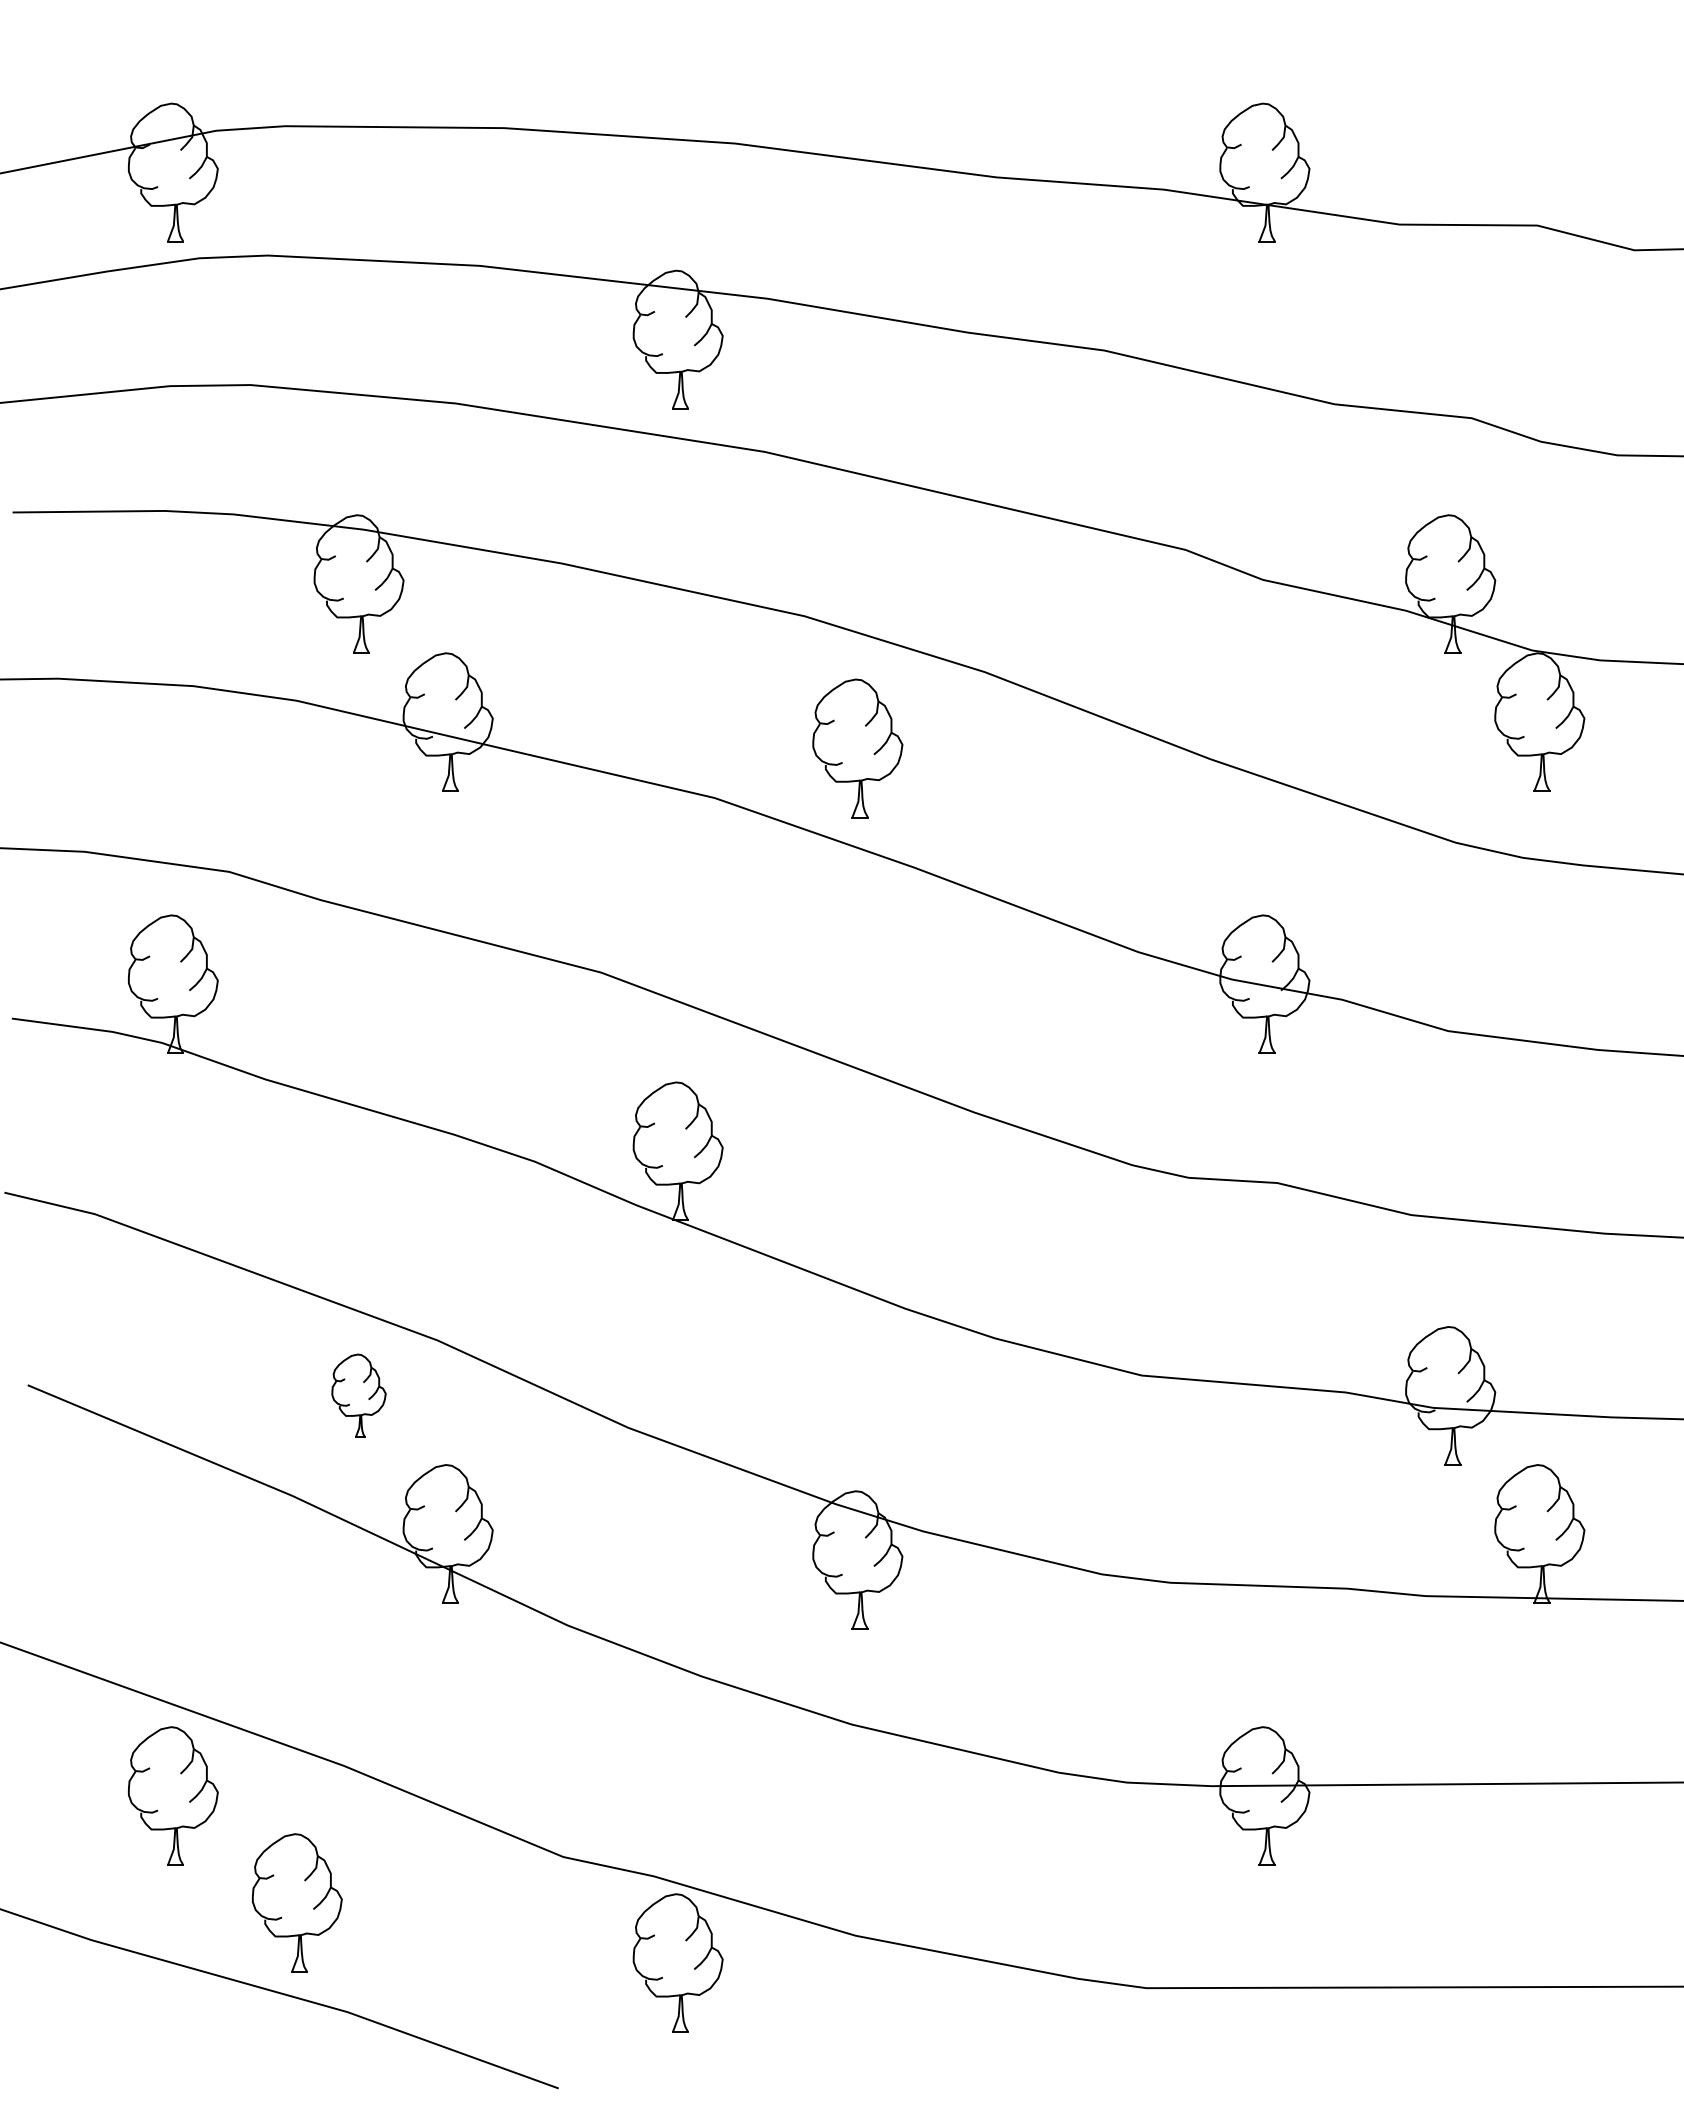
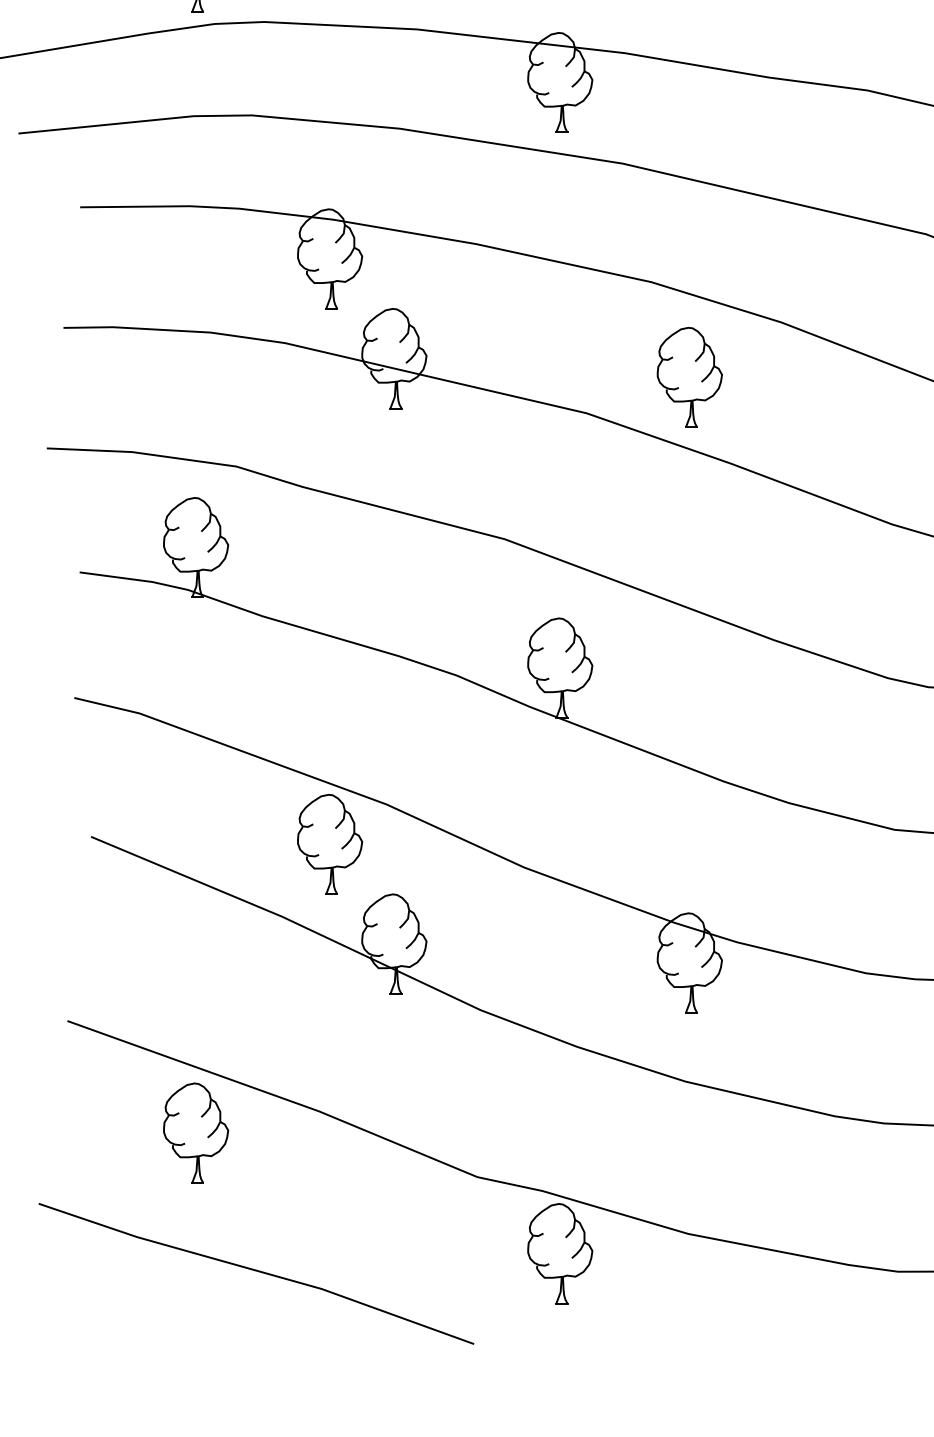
part: (358, 1395) -> (329, 844), size x1.67
part: (297, 1902) -> (285, 1209), removed

